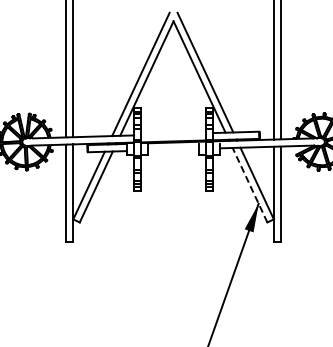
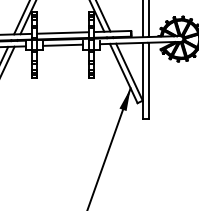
line: (173, 134) -> (62, 33), added
line: (173, 149) -> (62, 45), added
line: (249, 184) -> (123, 72), dashed -> solid

